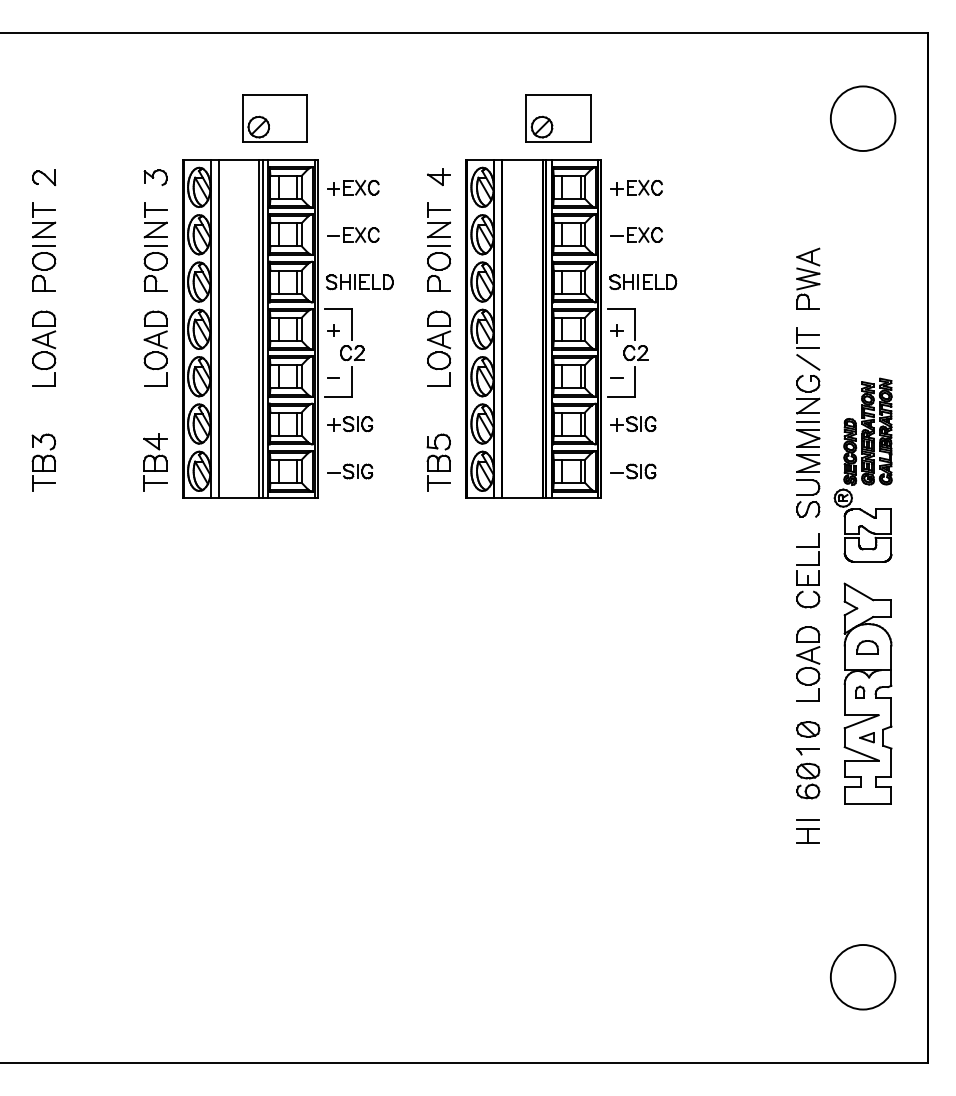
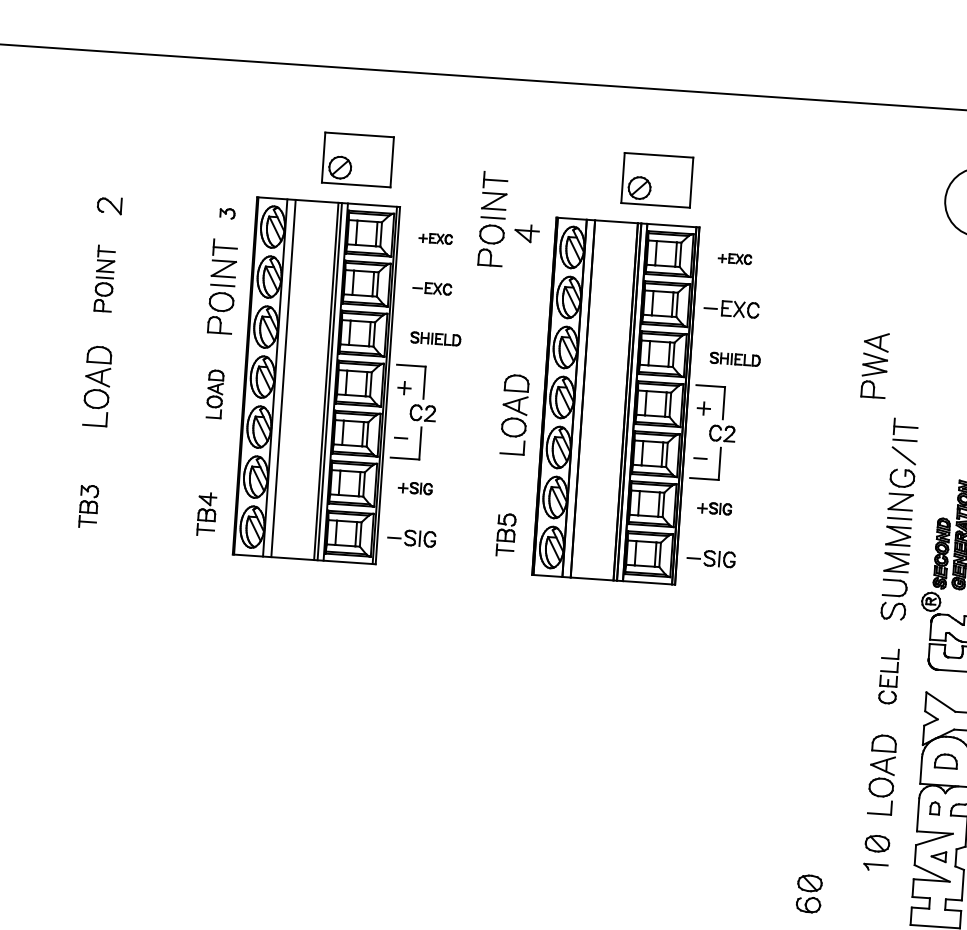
part: (155, 177) -> (227, 213), size x0.6
part: (353, 187) -> (435, 238), size x0.6
part: (636, 187) -> (734, 258), size x0.6
part: (353, 234) -> (432, 287), size x0.7
part: (44, 246) -> (105, 278), size x0.7
part: (439, 246) -> (493, 218), moved
part: (808, 278) -> (875, 364), moved
part: (359, 282) -> (435, 339), size x0.7
part: (643, 282) -> (735, 359), size x0.7
part: (155, 348) -> (215, 394), size x0.6
part: (633, 423) -> (714, 507), size x0.7
part: (350, 424) -> (415, 488), size x0.7
part: (43, 462) -> (88, 506), size x0.7
part: (155, 462) -> (206, 514), size x0.7
part: (438, 462) -> (505, 535), size x0.7
part: (808, 570) -> (889, 675), size x0.7
part: (808, 780) -> (809, 893), moved

